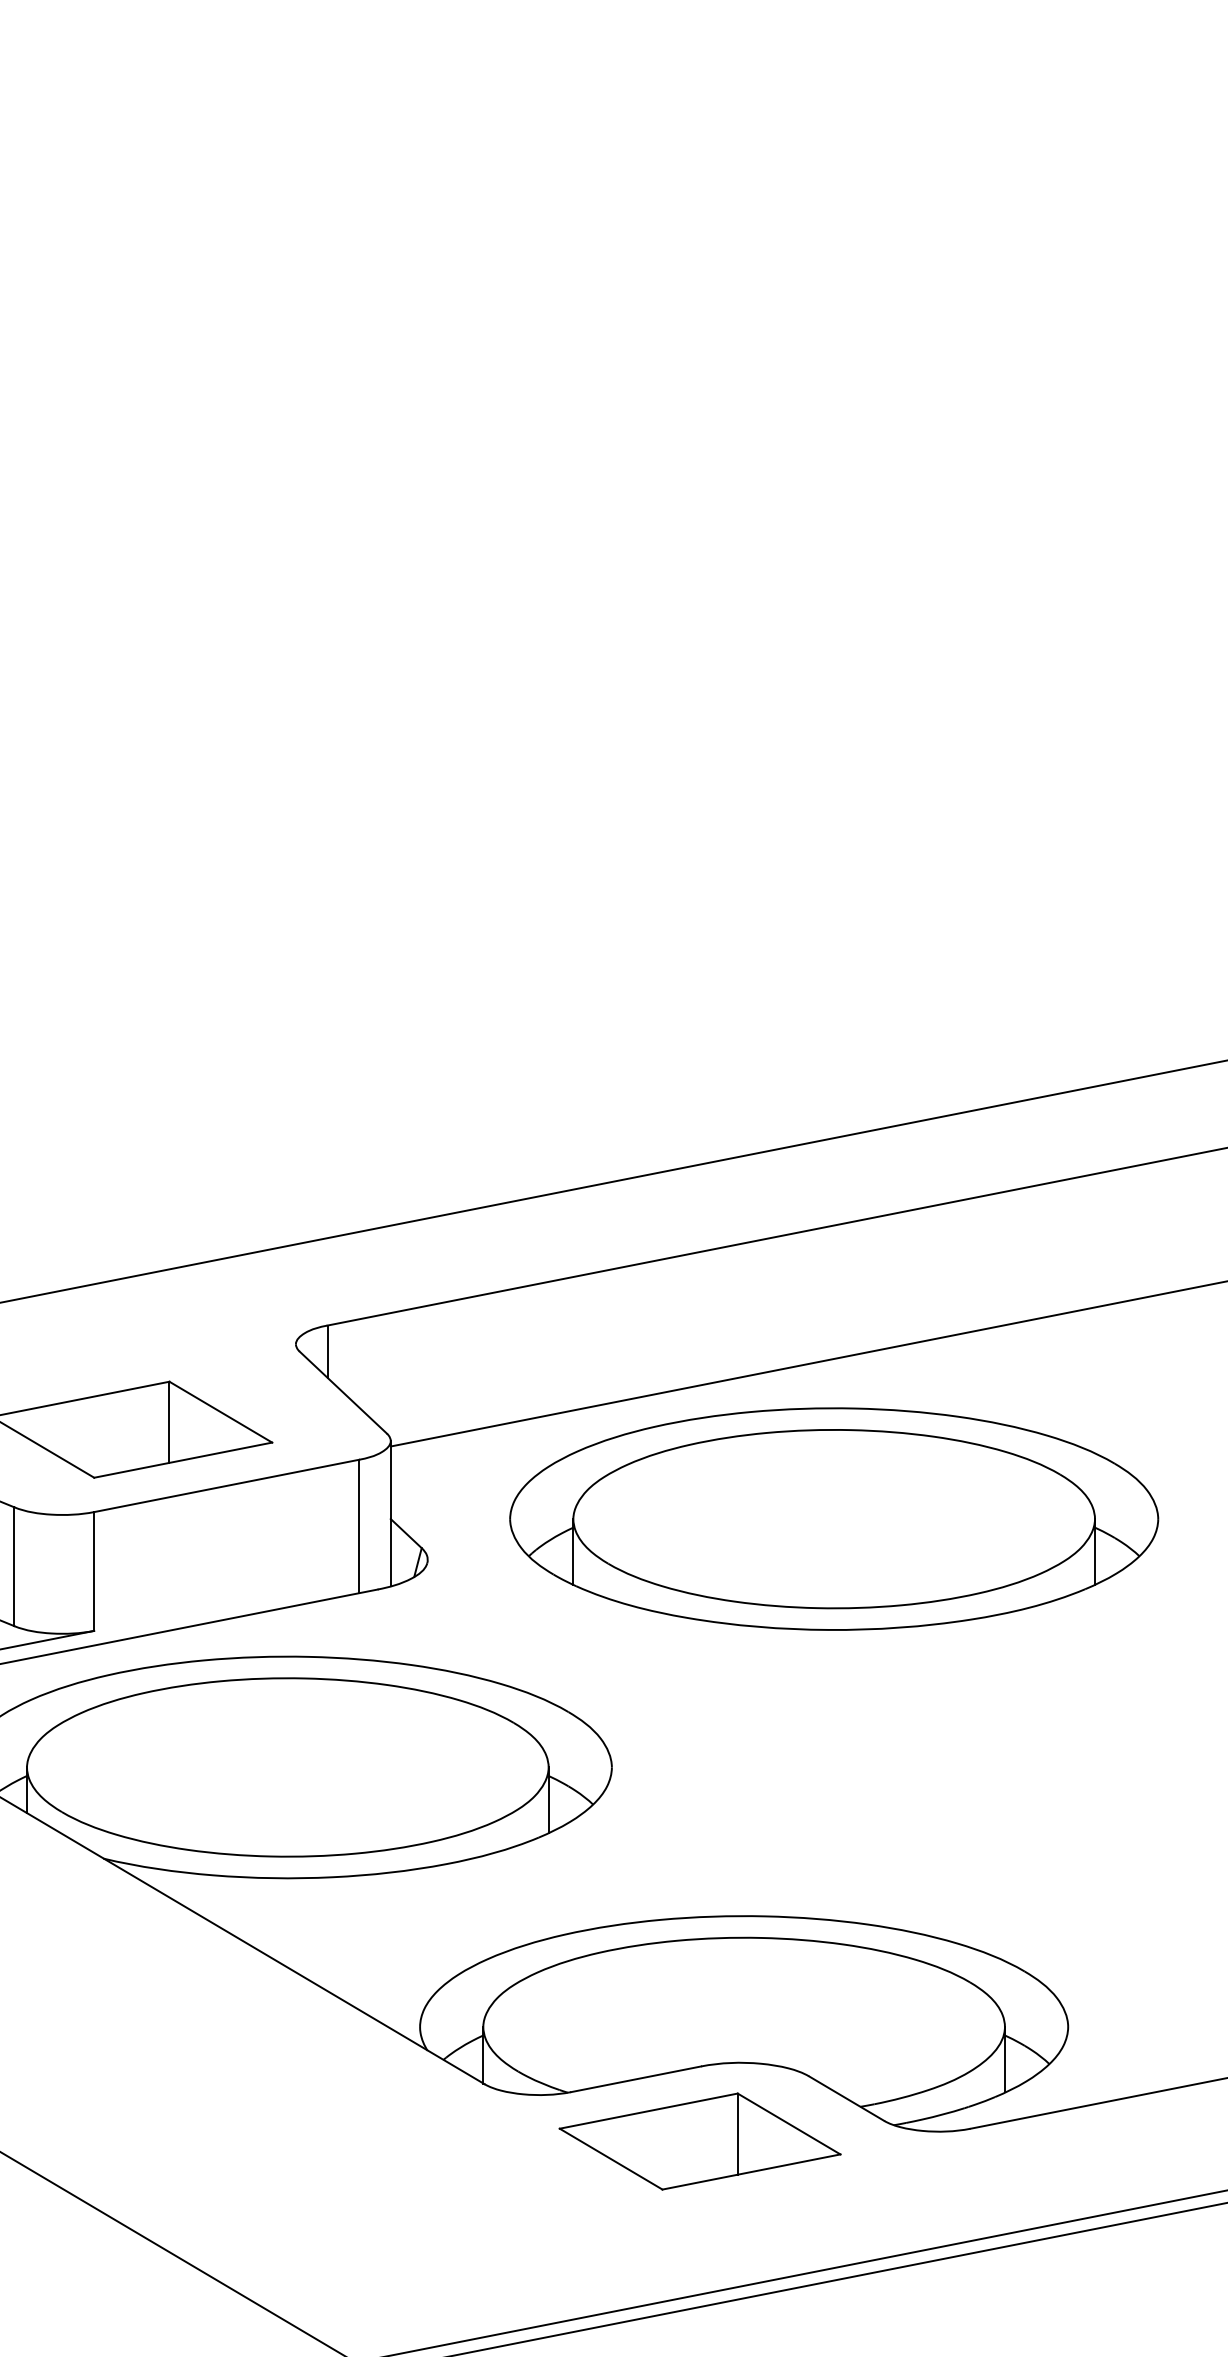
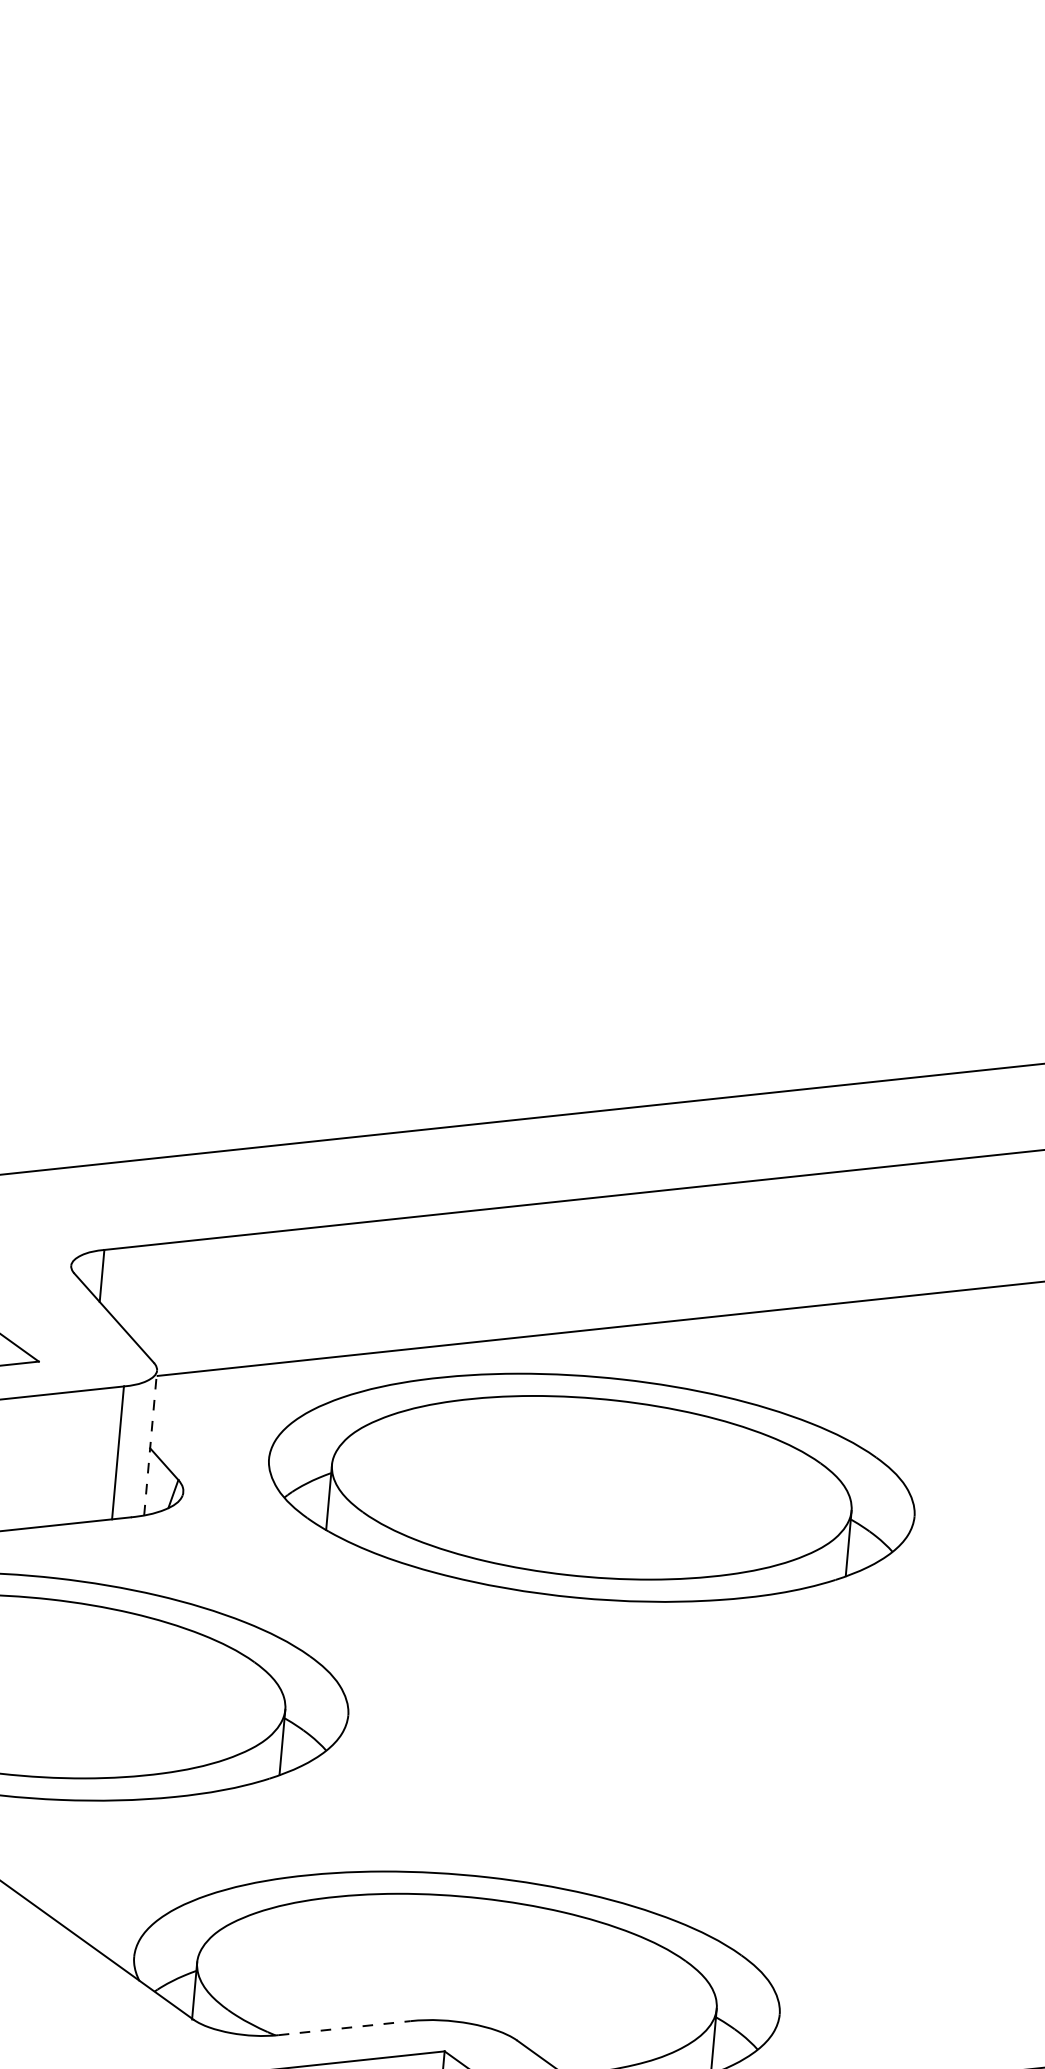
line: (390, 1513) -> (150, 1442), solid -> dashed
line: (636, 2079) -> (345, 2028), solid -> dashed

